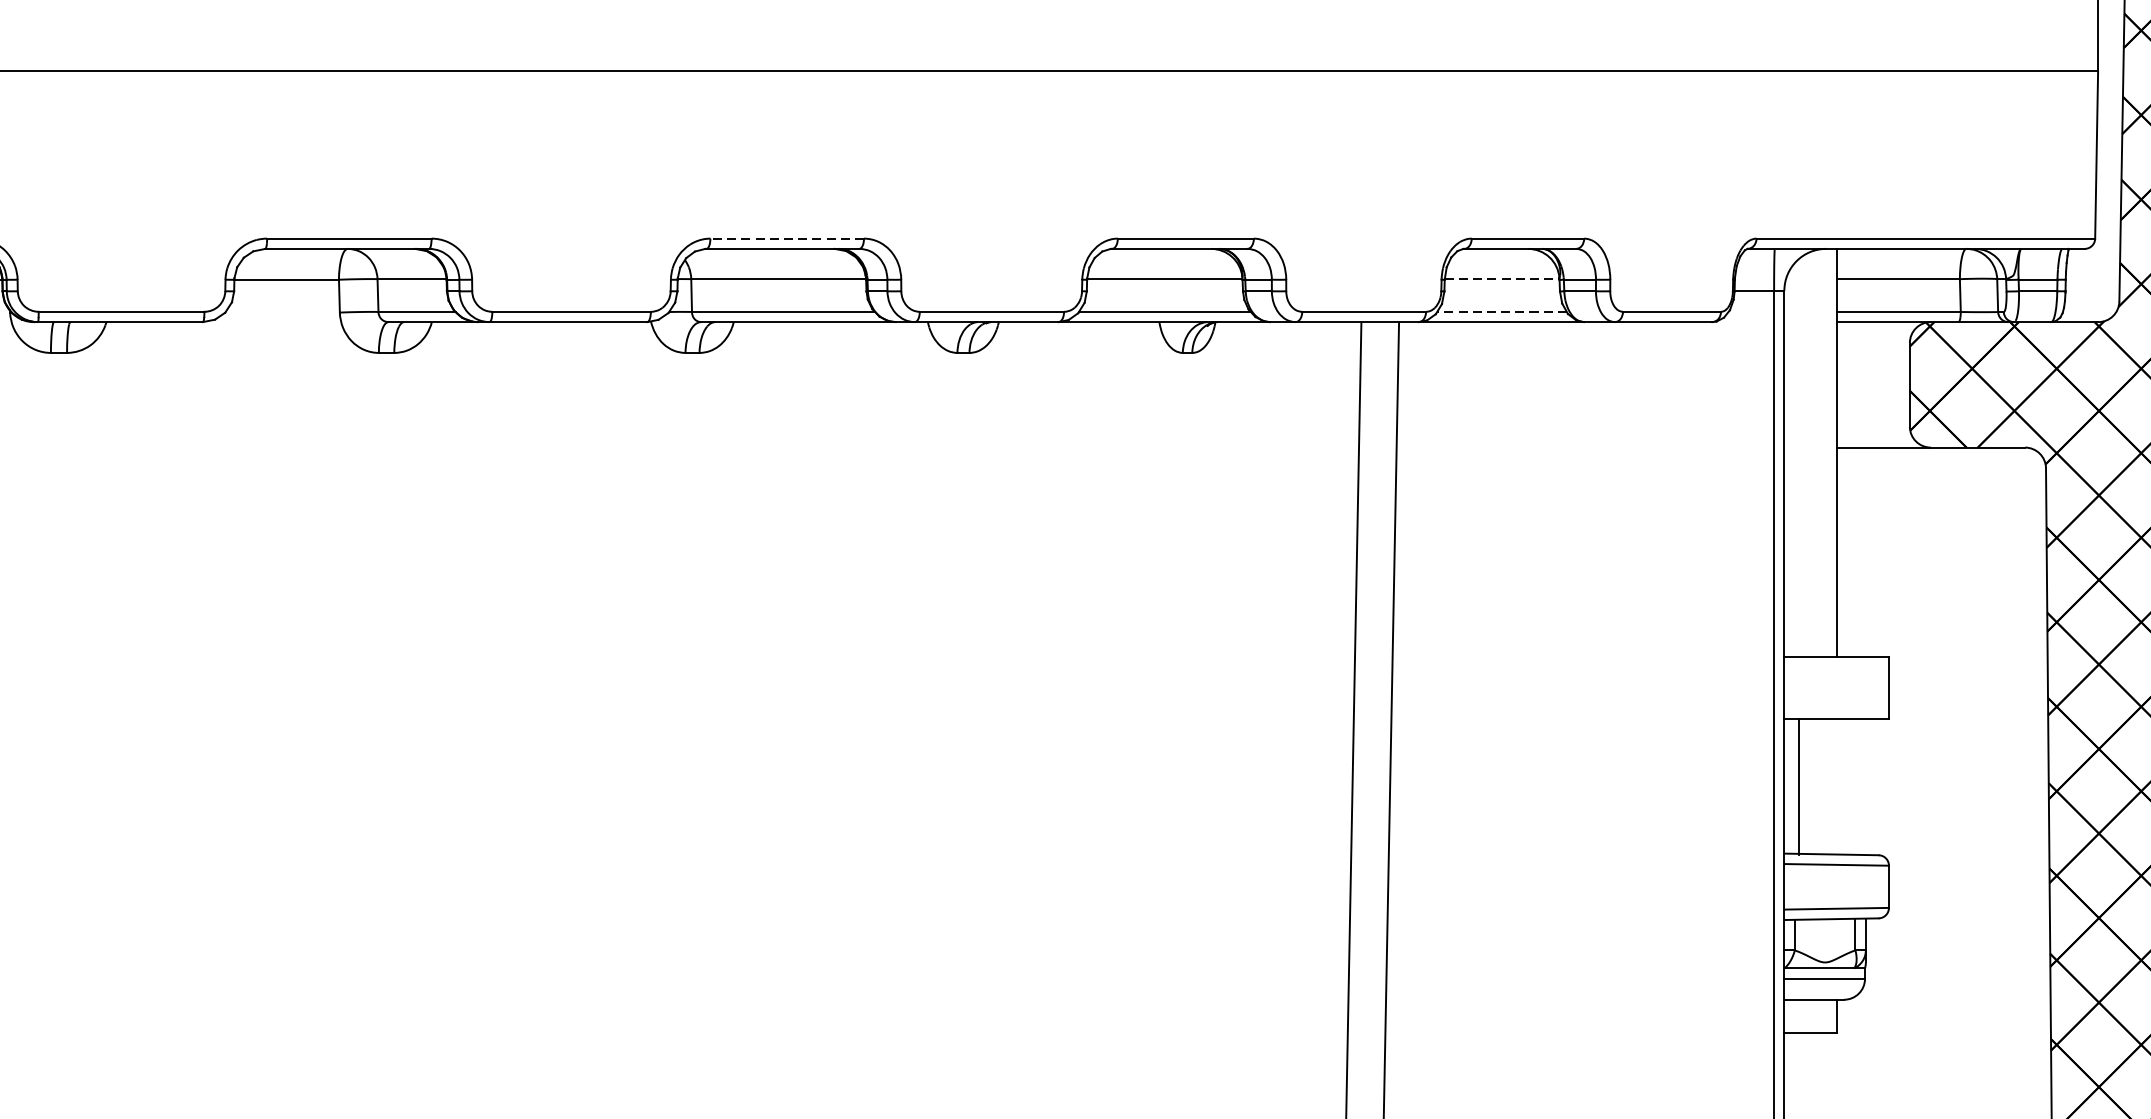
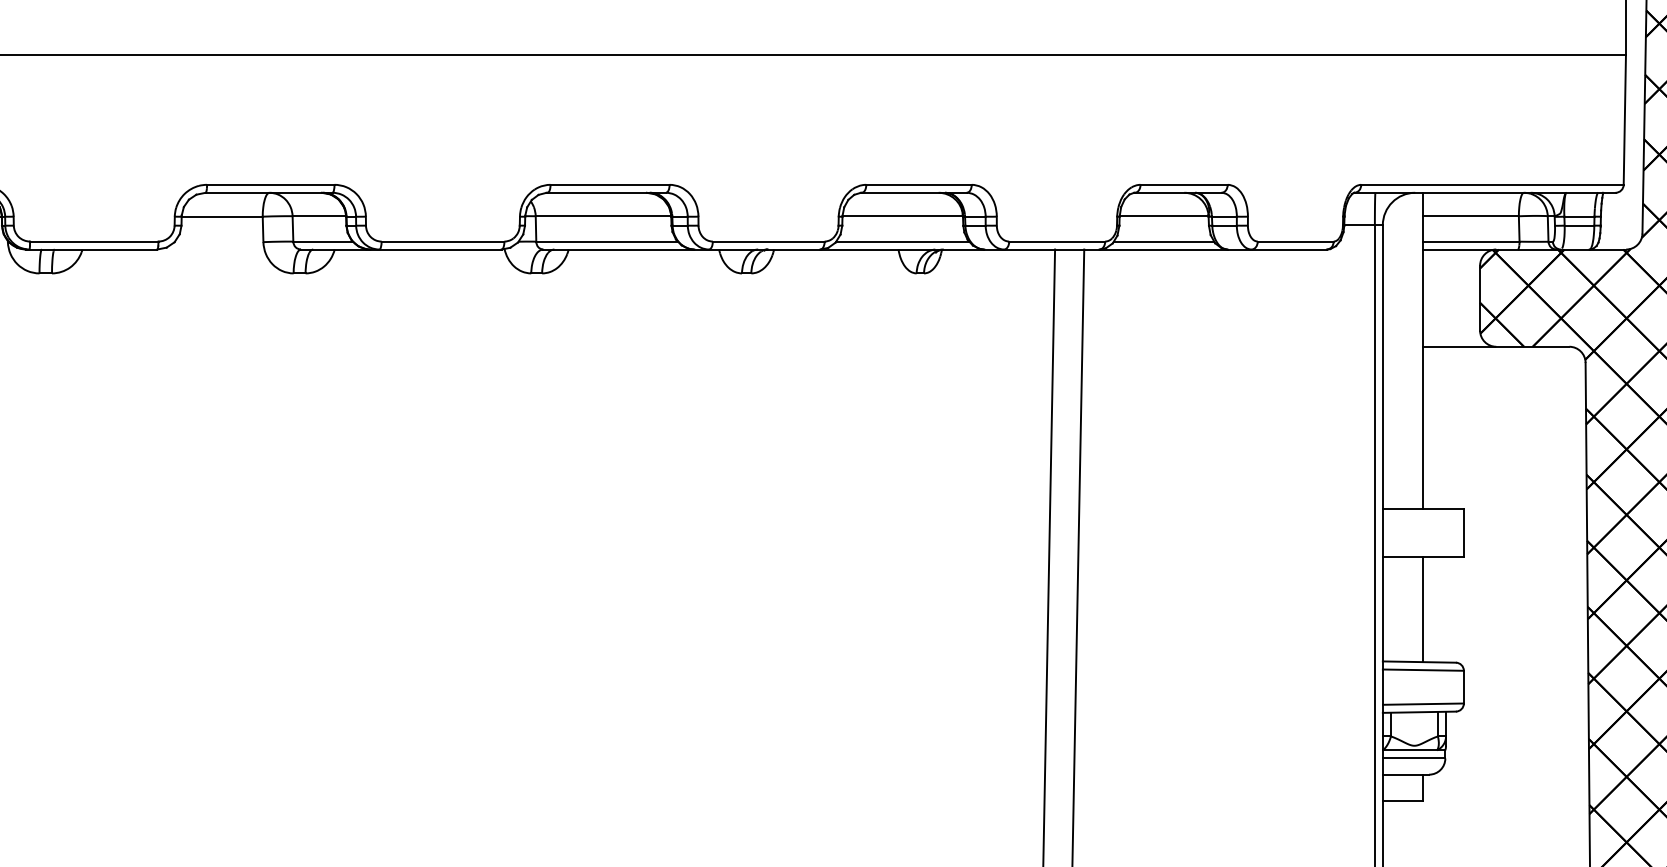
line: (787, 238) -> (610, 184), dashed -> solid
line: (1502, 279) -> (1164, 216), dashed -> solid
line: (1501, 311) -> (1163, 241), dashed -> solid
line: (1799, 786) -> (1423, 609), moved

